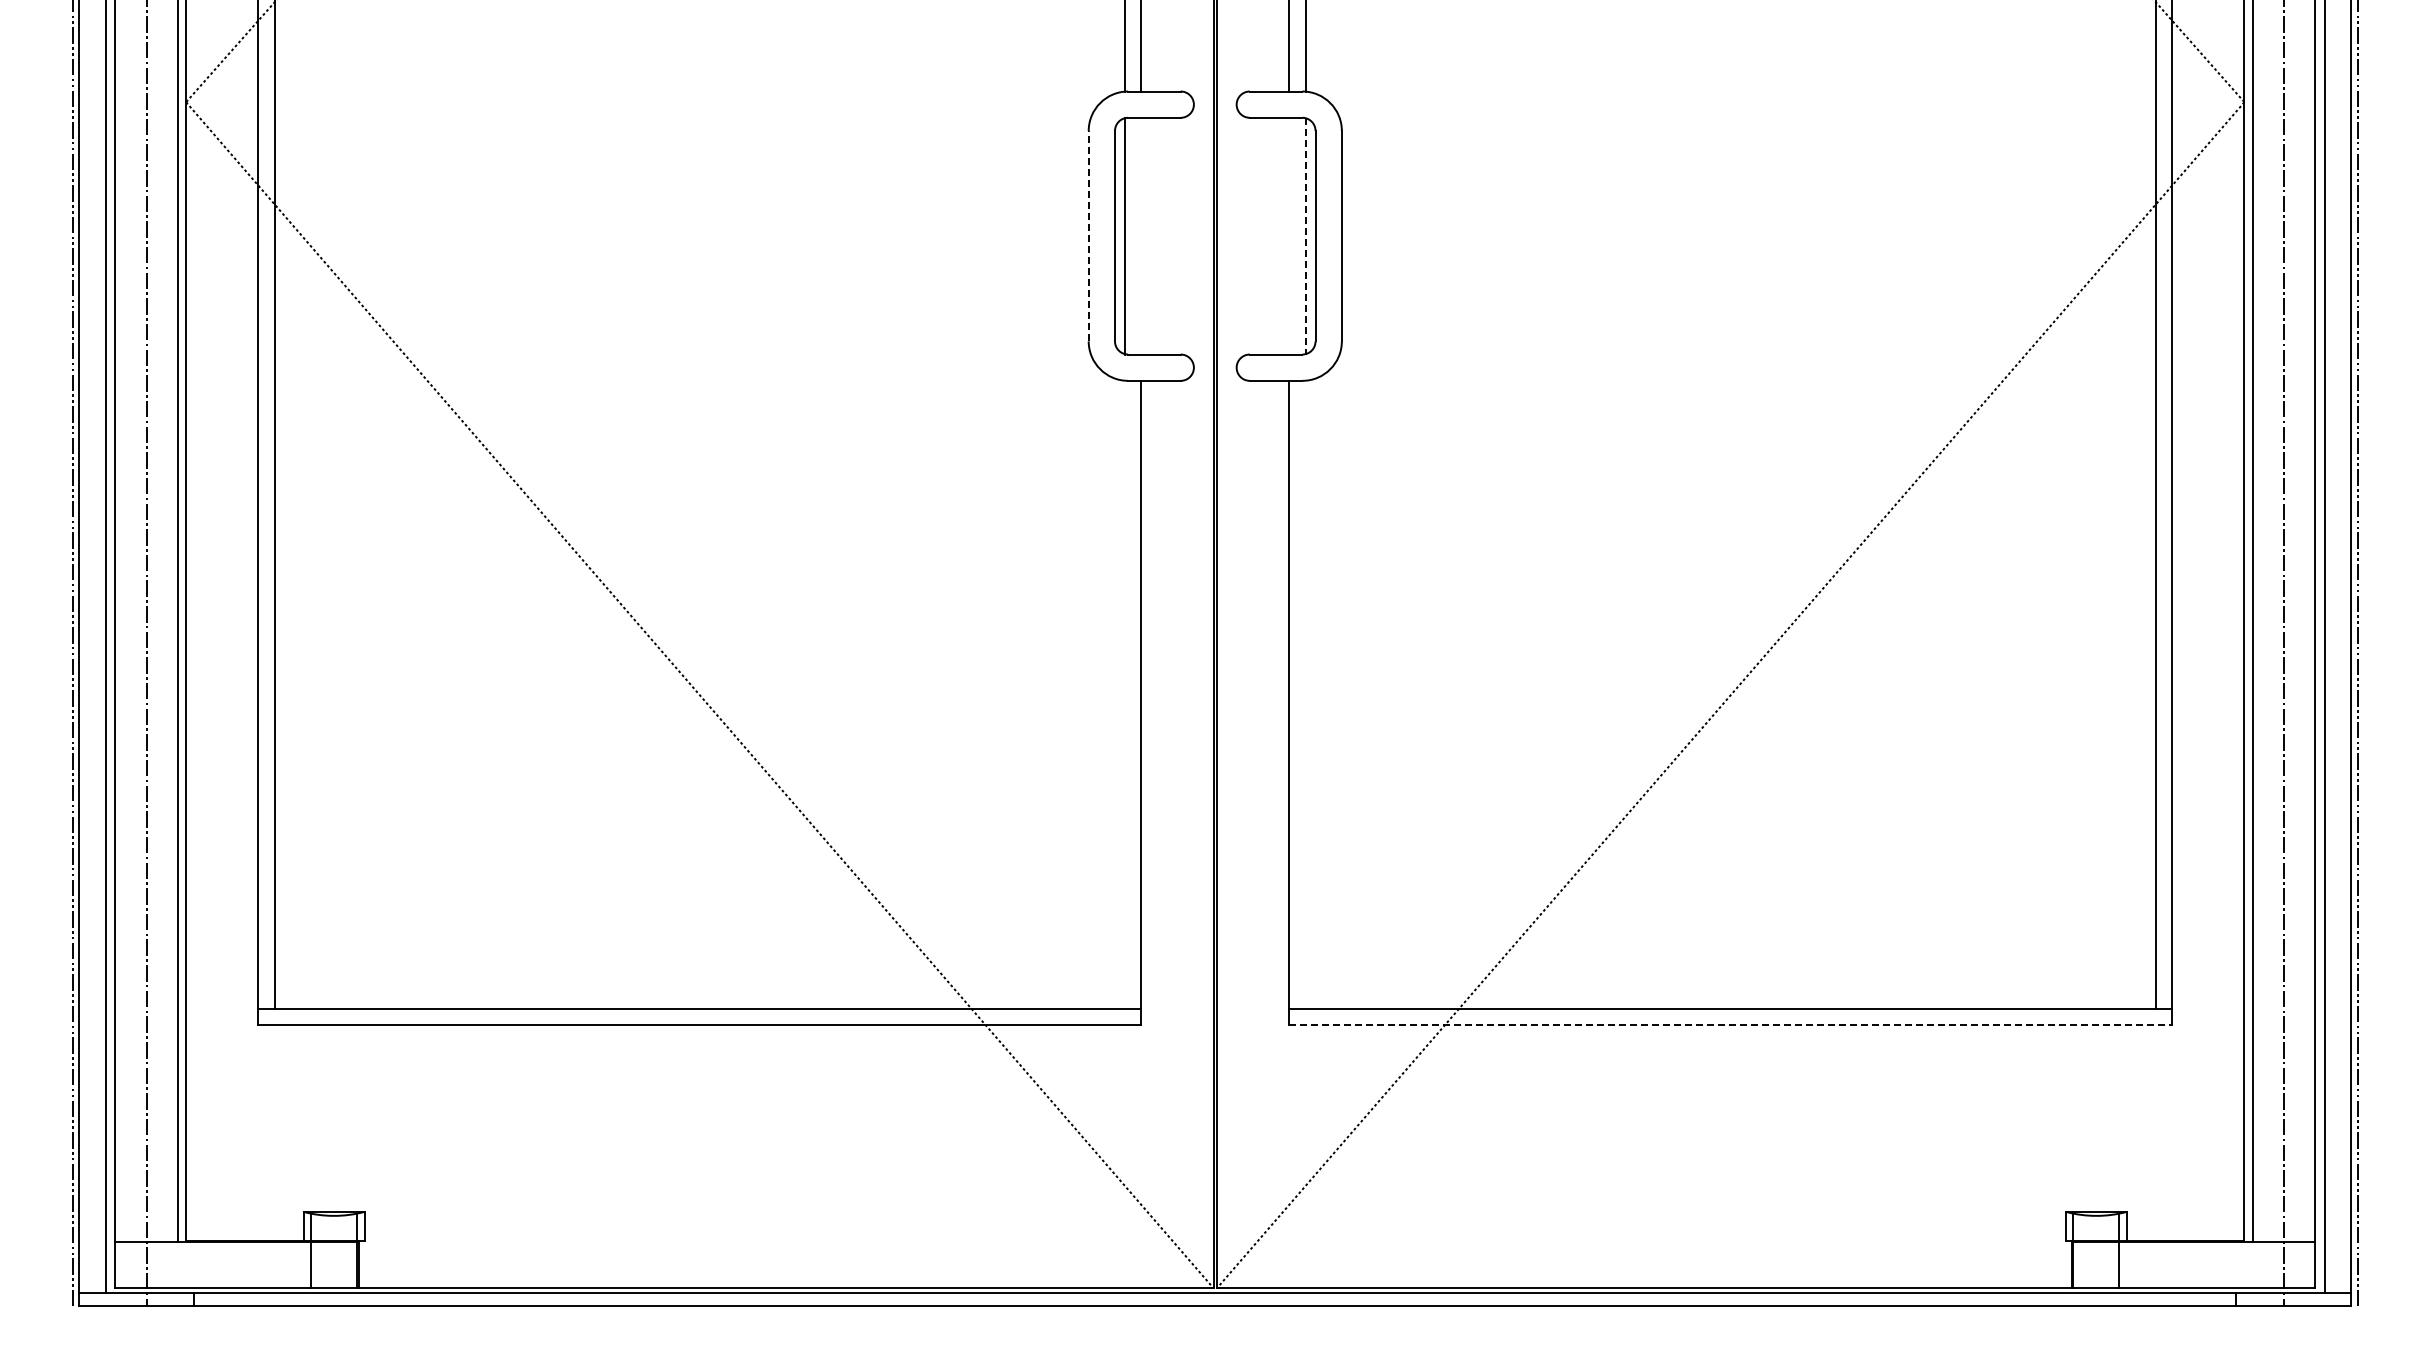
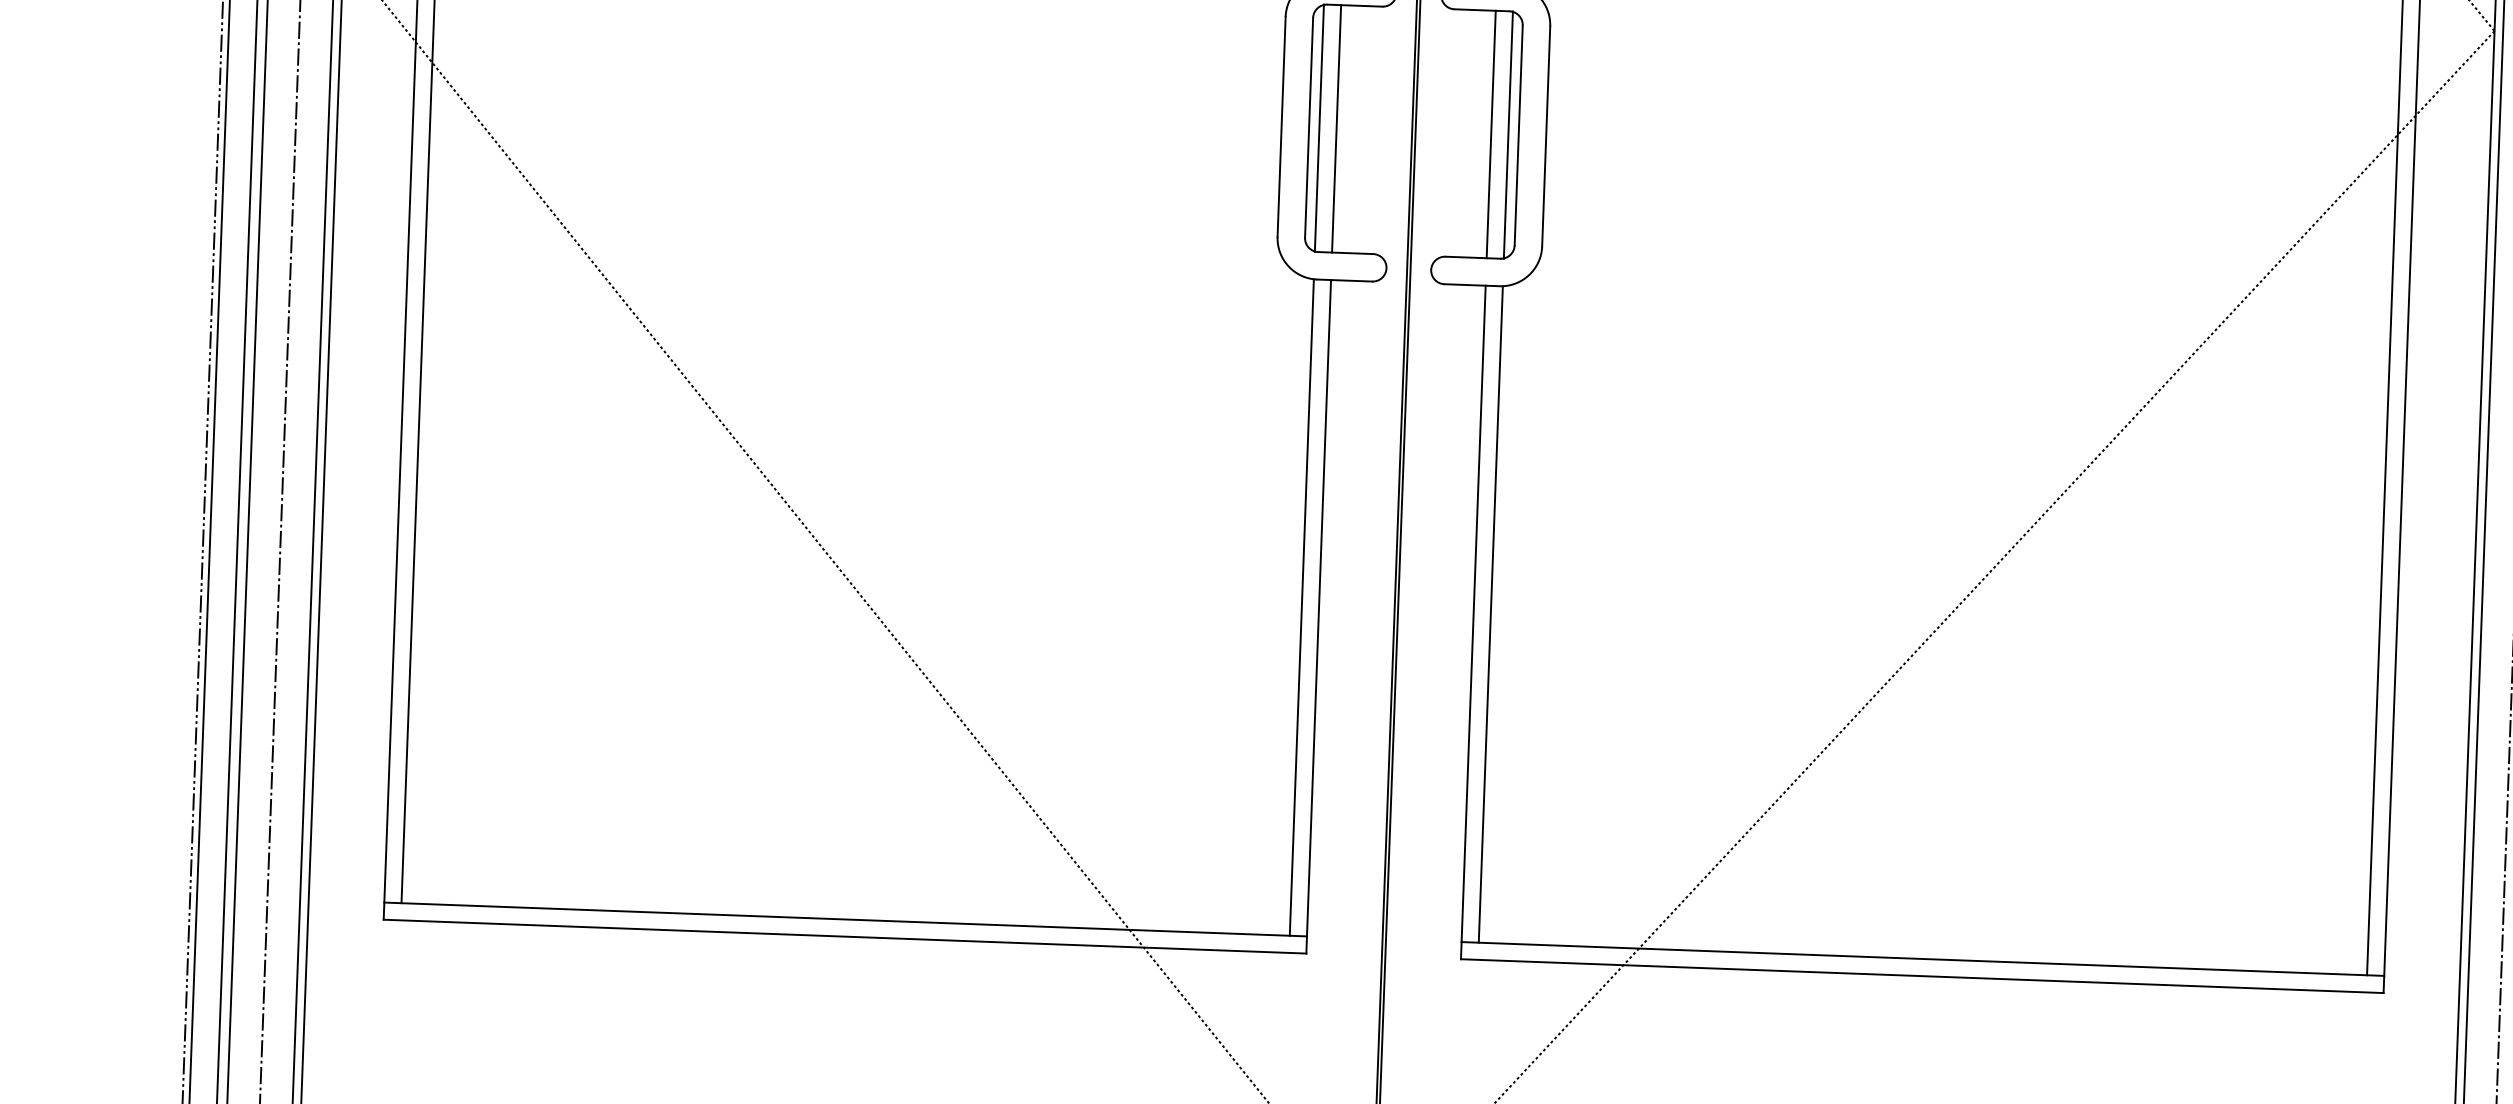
line: (1088, 235) -> (1281, 126), dashed -> solid
line: (1141, 235) -> (1336, 128), added
line: (1289, 235) -> (1491, 133), added
line: (1305, 236) -> (1508, 135), dashed -> solid
line: (1124, 694) -> (1301, 607), added
line: (1305, 694) -> (1490, 614), added
line: (1731, 1025) -> (1923, 976), dashed -> solid

